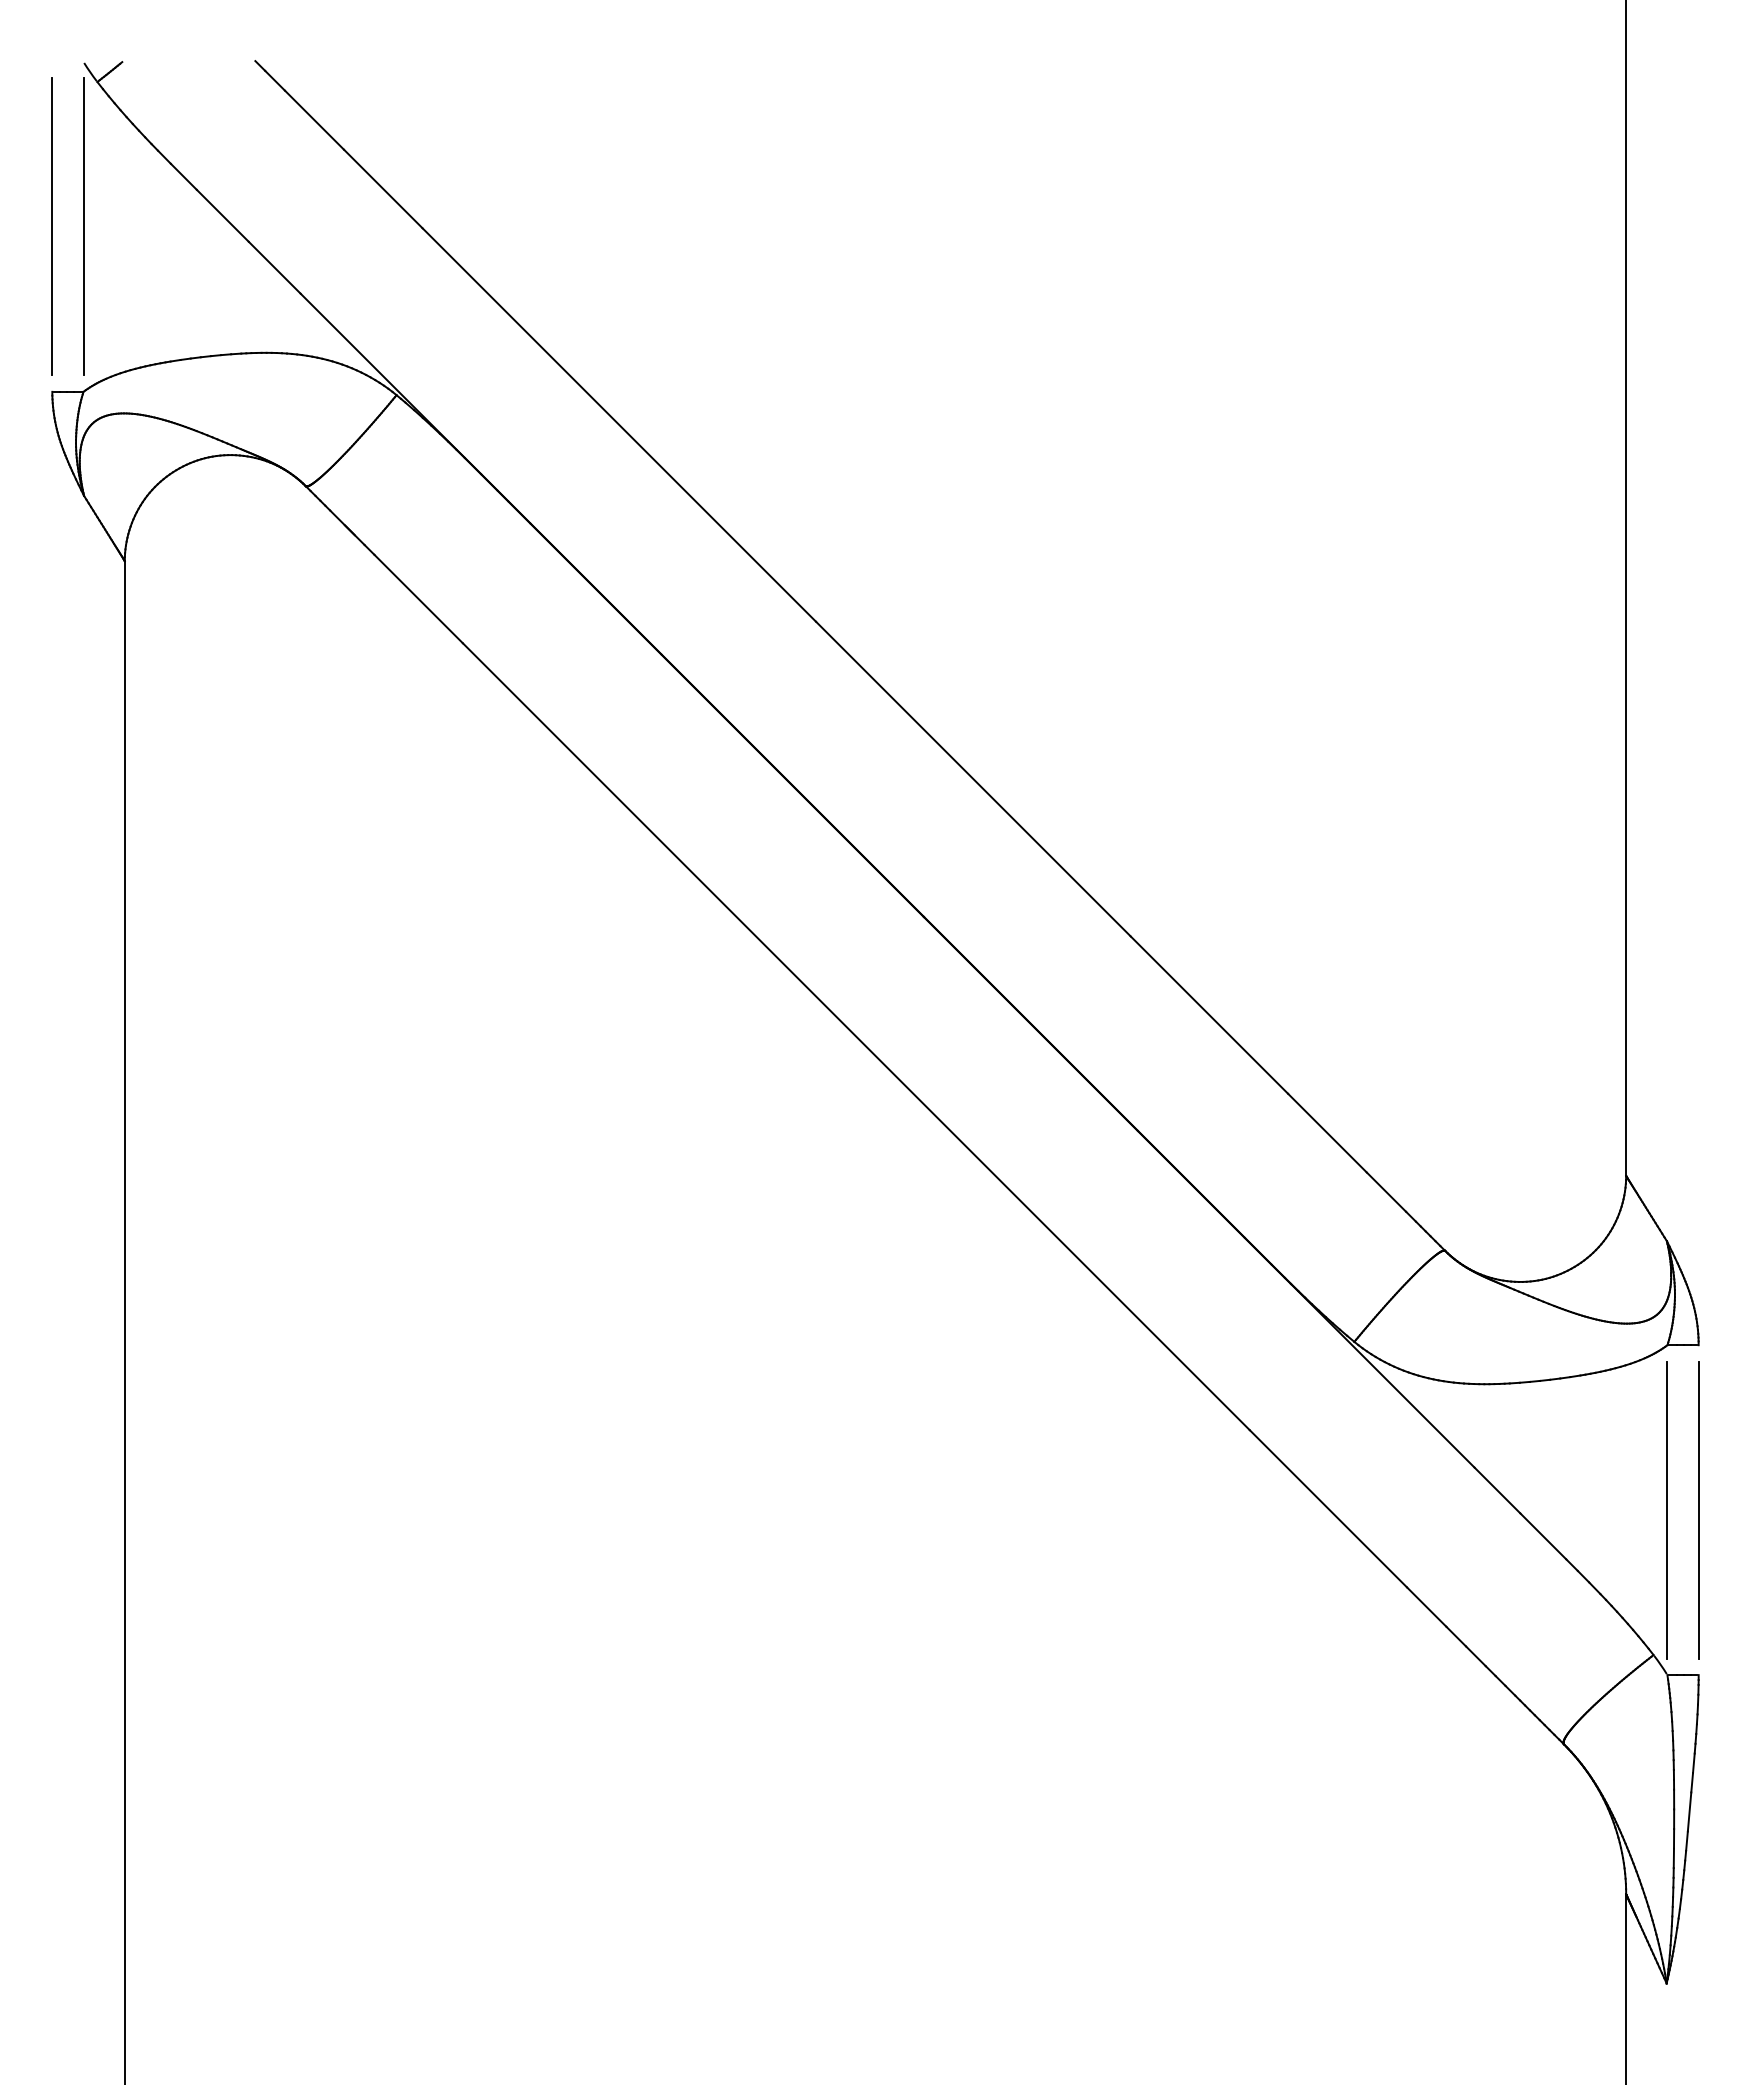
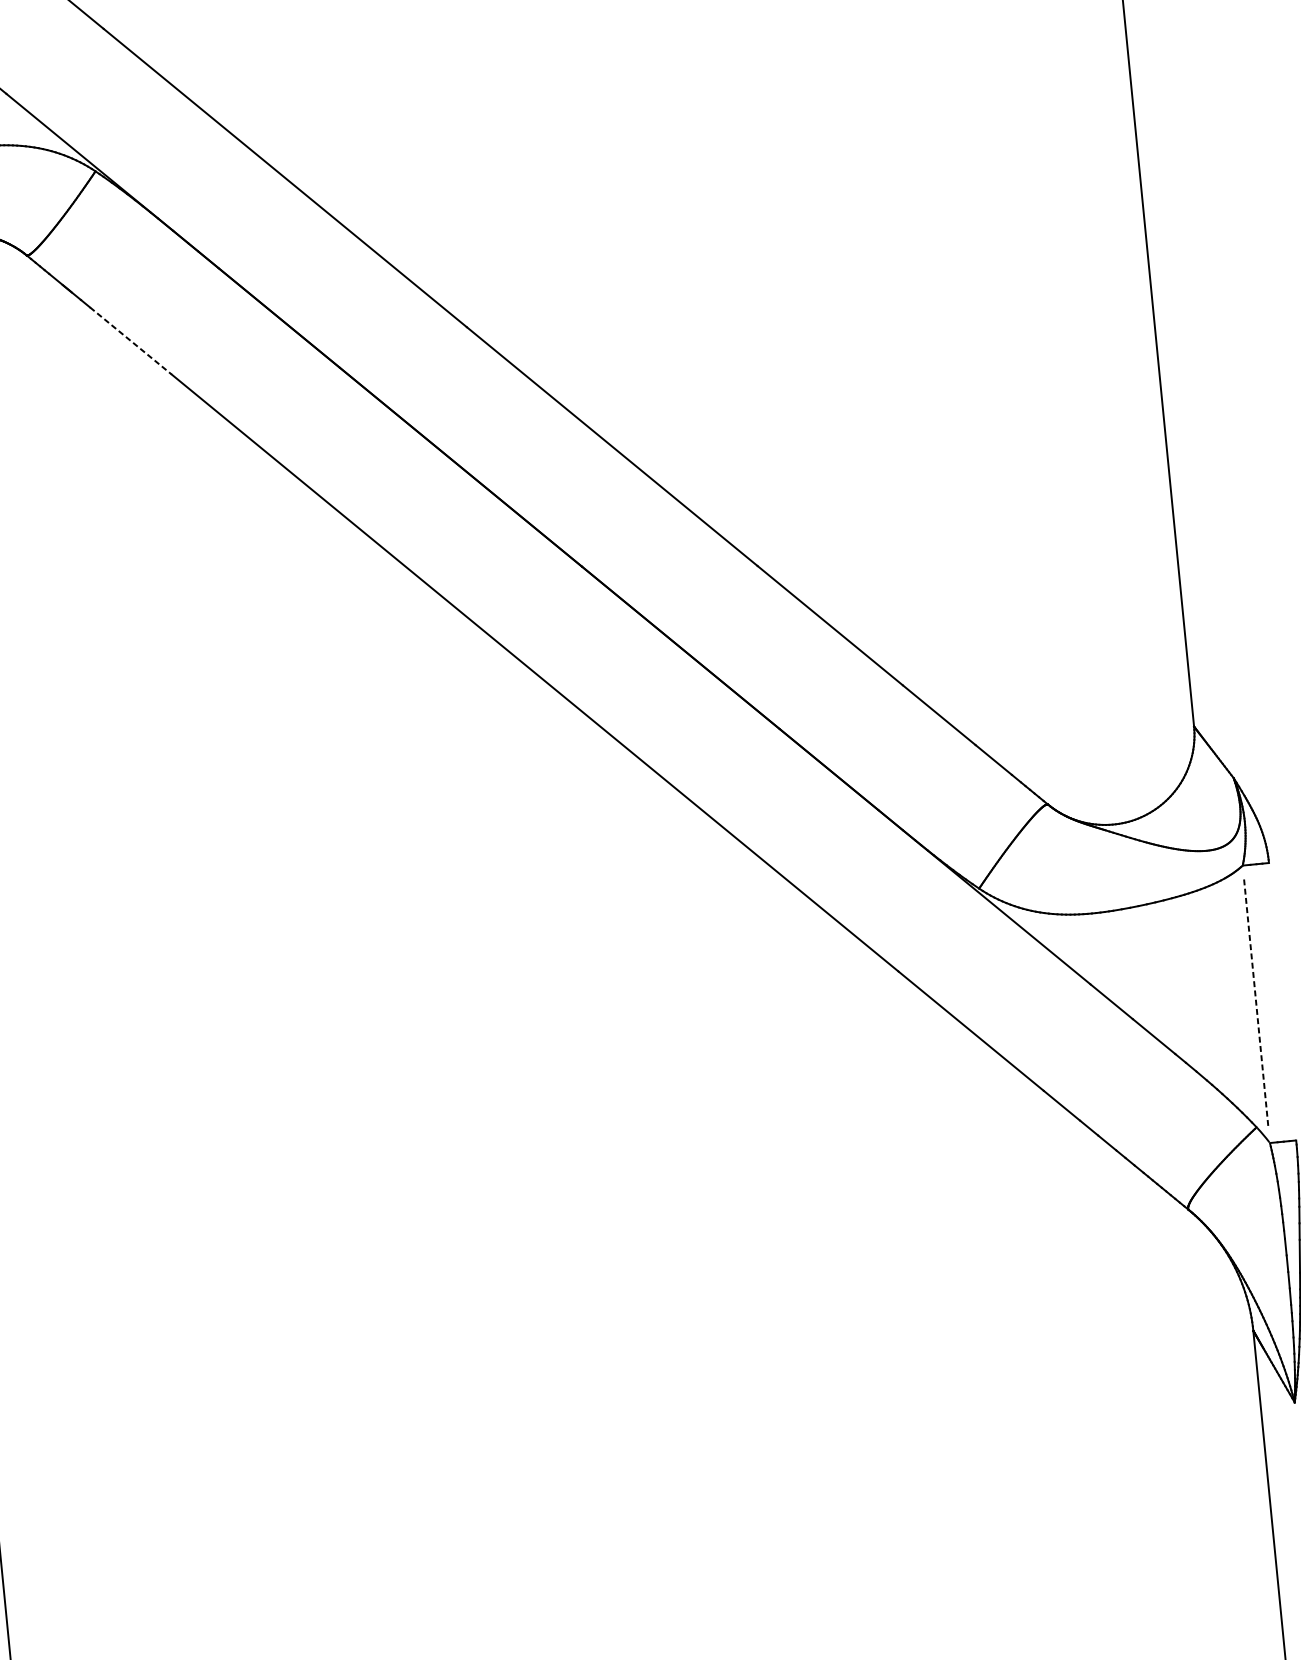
line: (418, 599) -> (130, 341), solid -> dashed
line: (1698, 1509) -> (1282, 1001), removed
line: (1667, 1510) -> (1256, 1004), solid -> dashed

